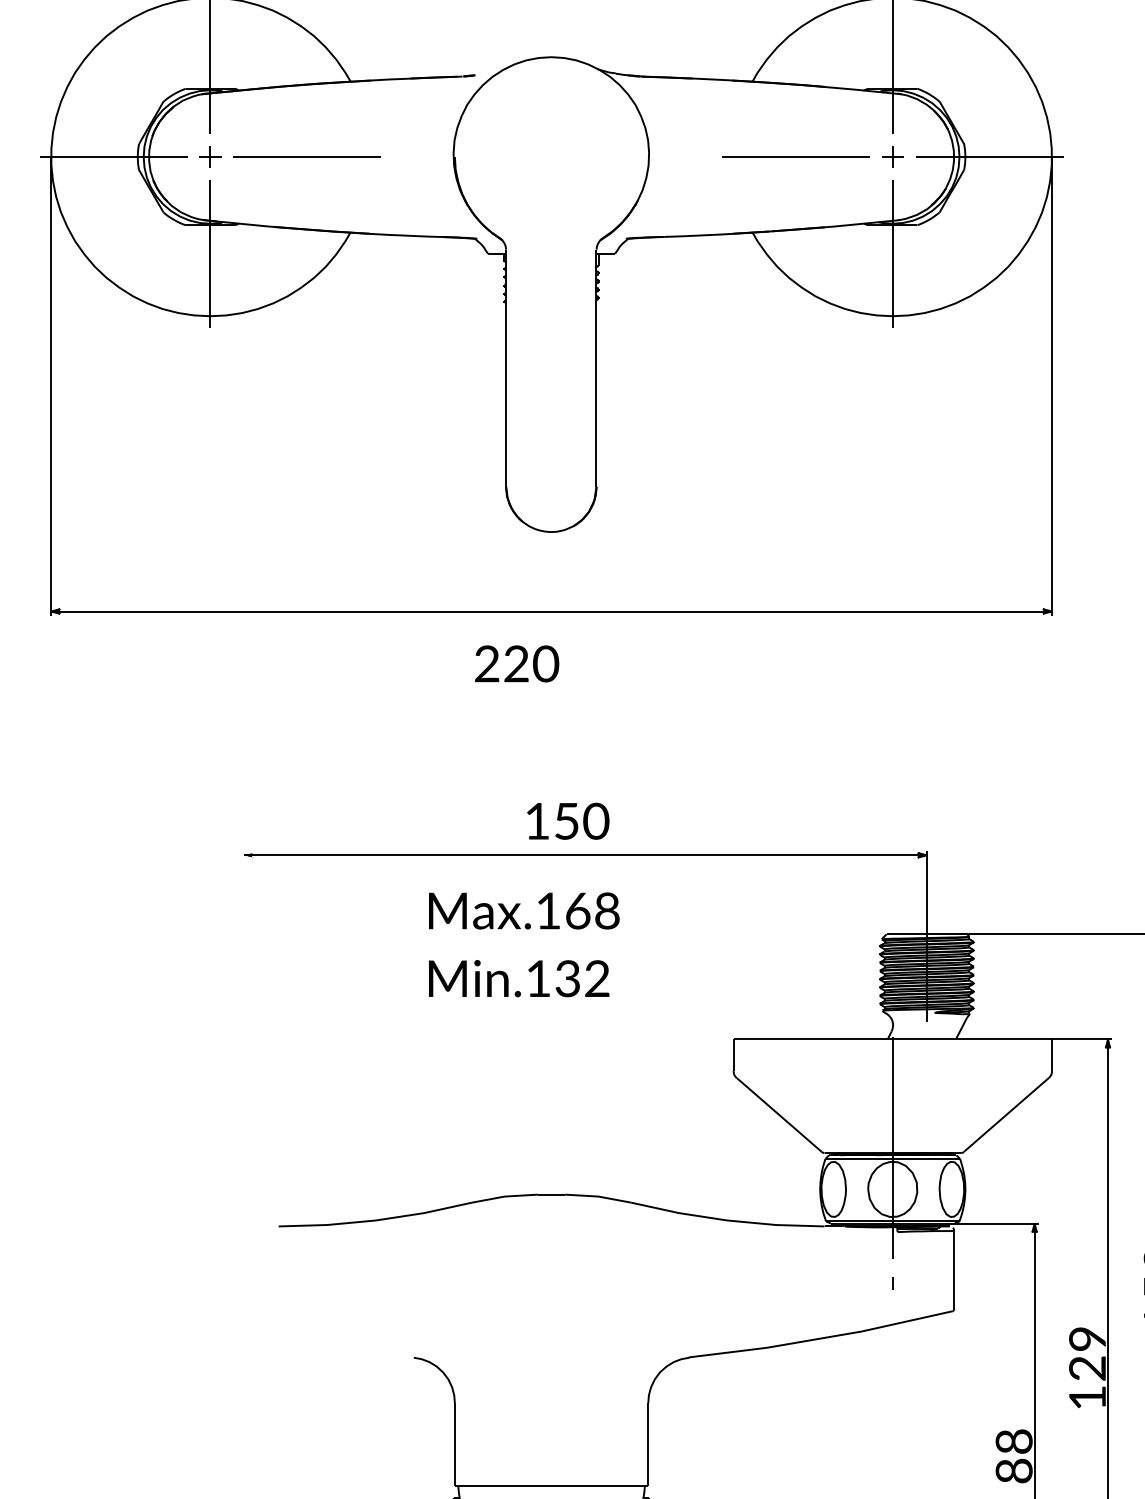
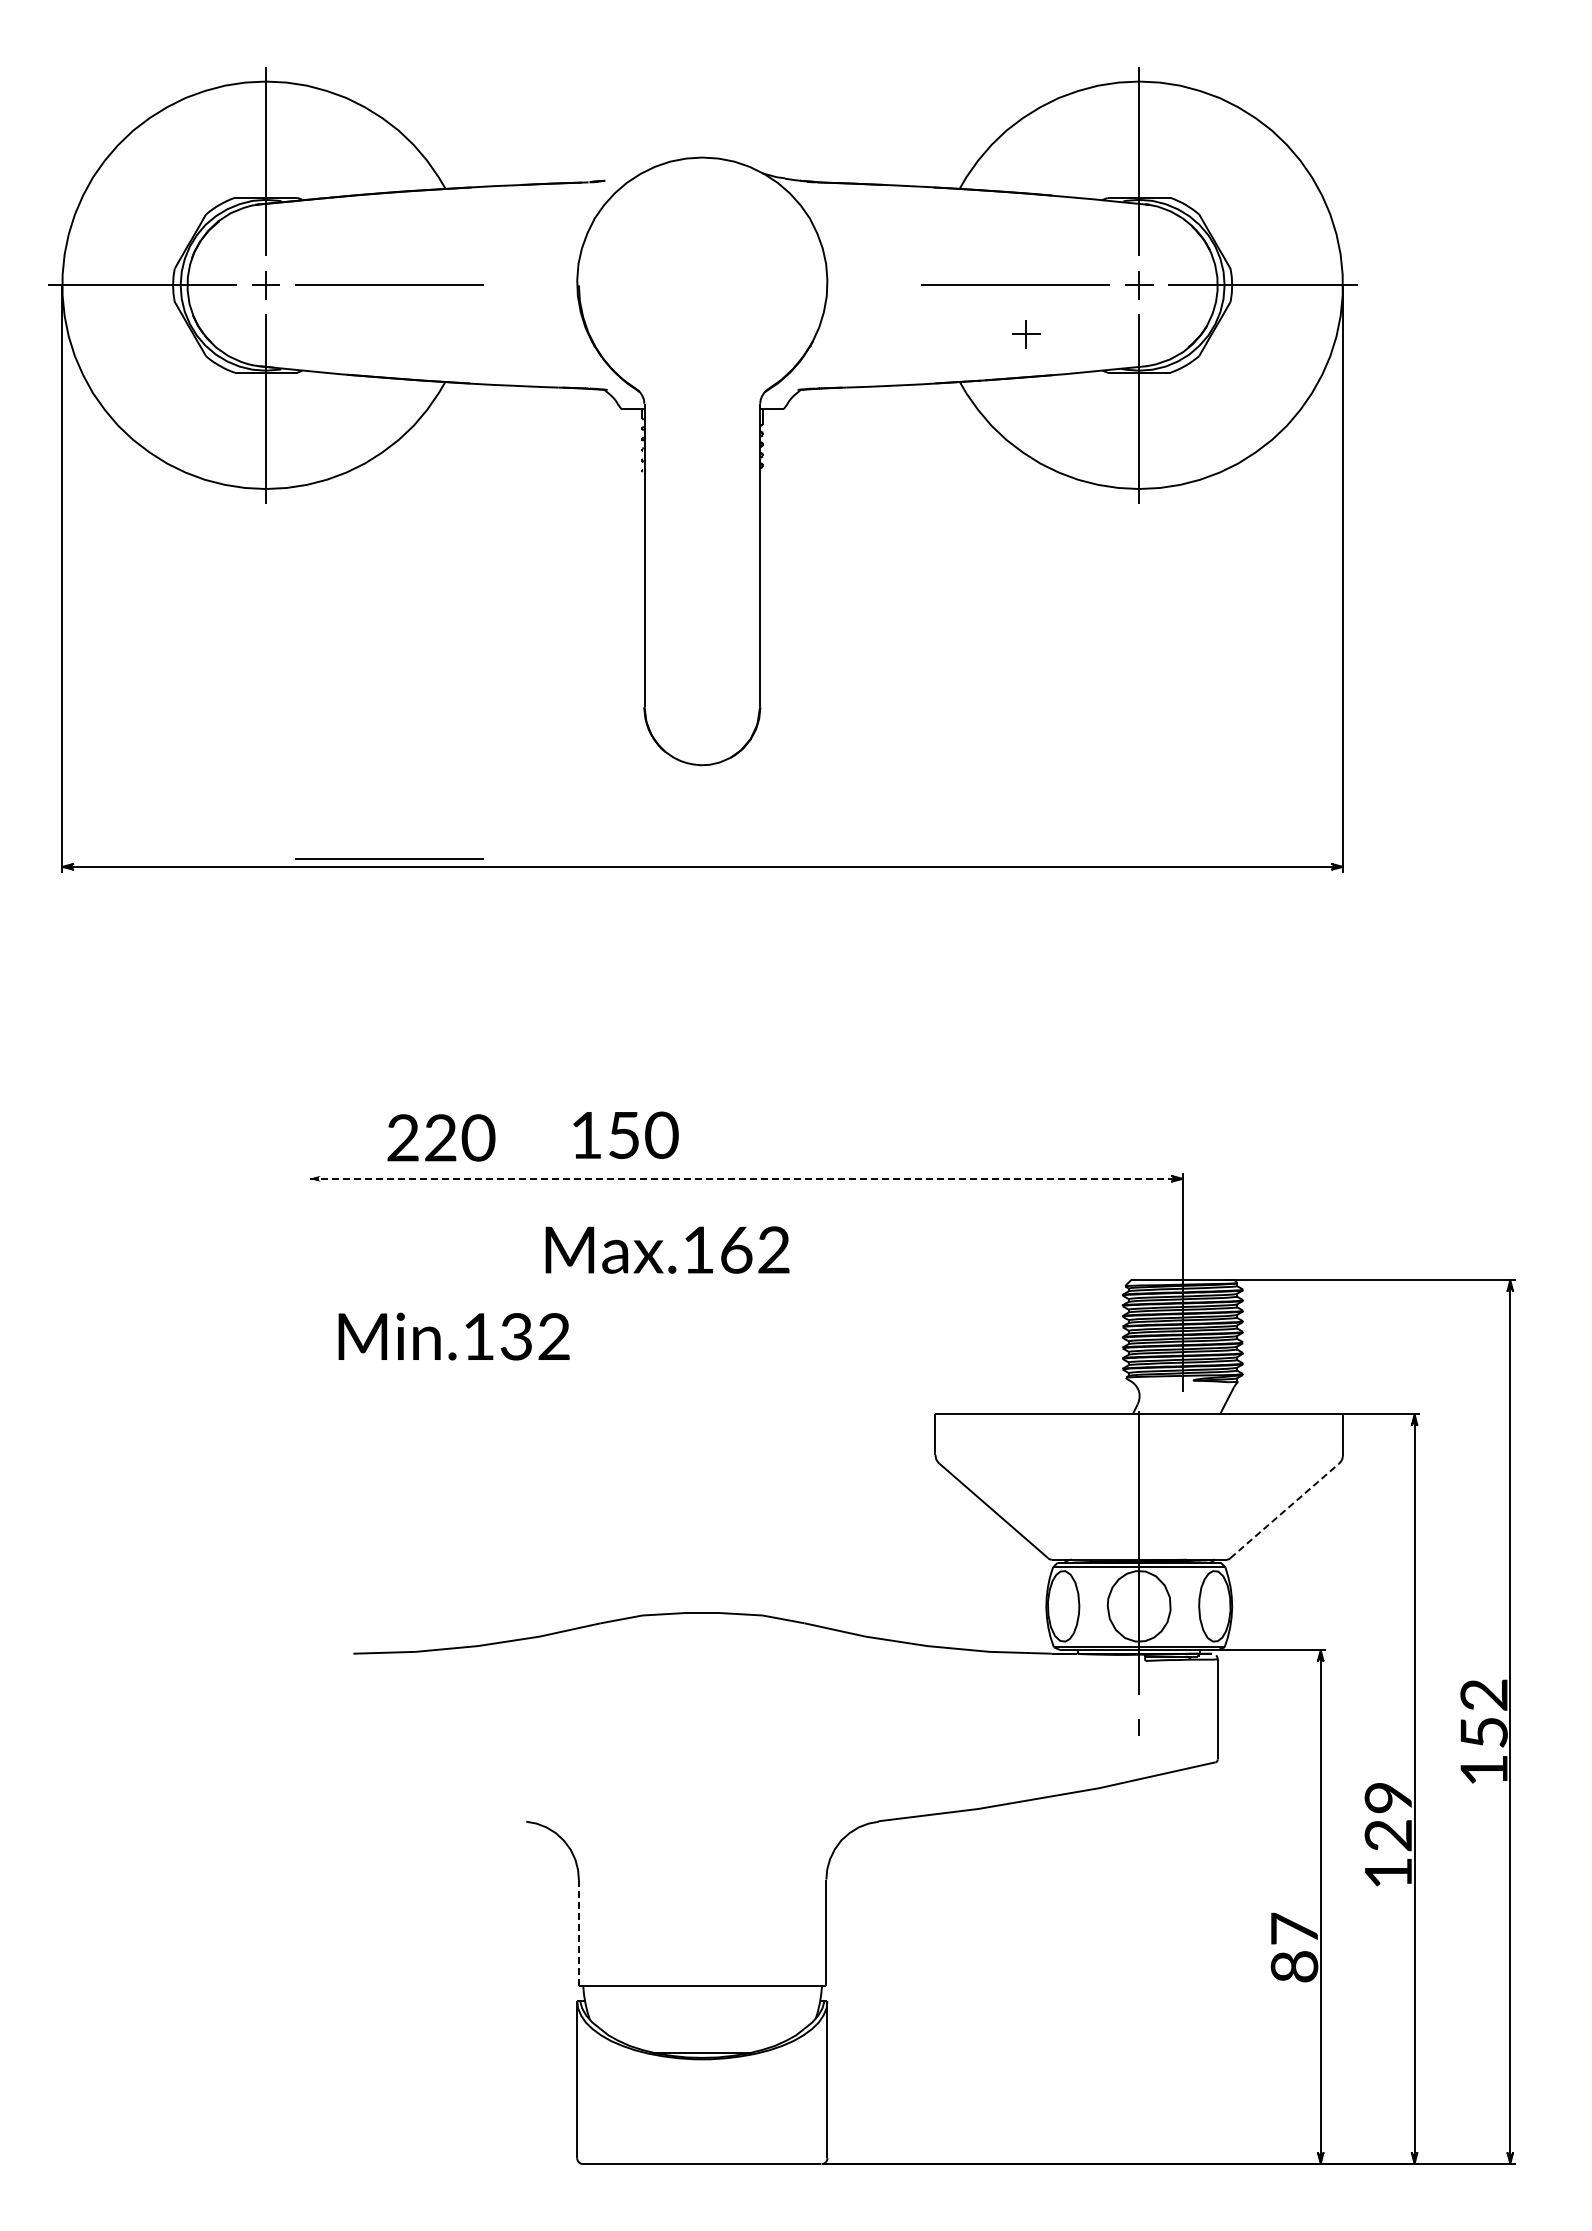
part: (804, 195) -> (1026, 334), added
line: (306, 604) -> (389, 858), added
text: (517, 663) -> (441, 1137), moved
text: (567, 820) -> (625, 1134), moved
line: (585, 855) -> (746, 1178), solid -> dashed
text: (606, 911) -> (773, 1250), Max.168 -> Max.162
text: (518, 978) -> (453, 1336), moved
line: (1006, 1114) -> (1284, 1510), solid -> dashed
text: (1014, 1441) -> (1294, 1928), 88 -> 87
line: (454, 1444) -> (578, 1932), solid -> dashed

